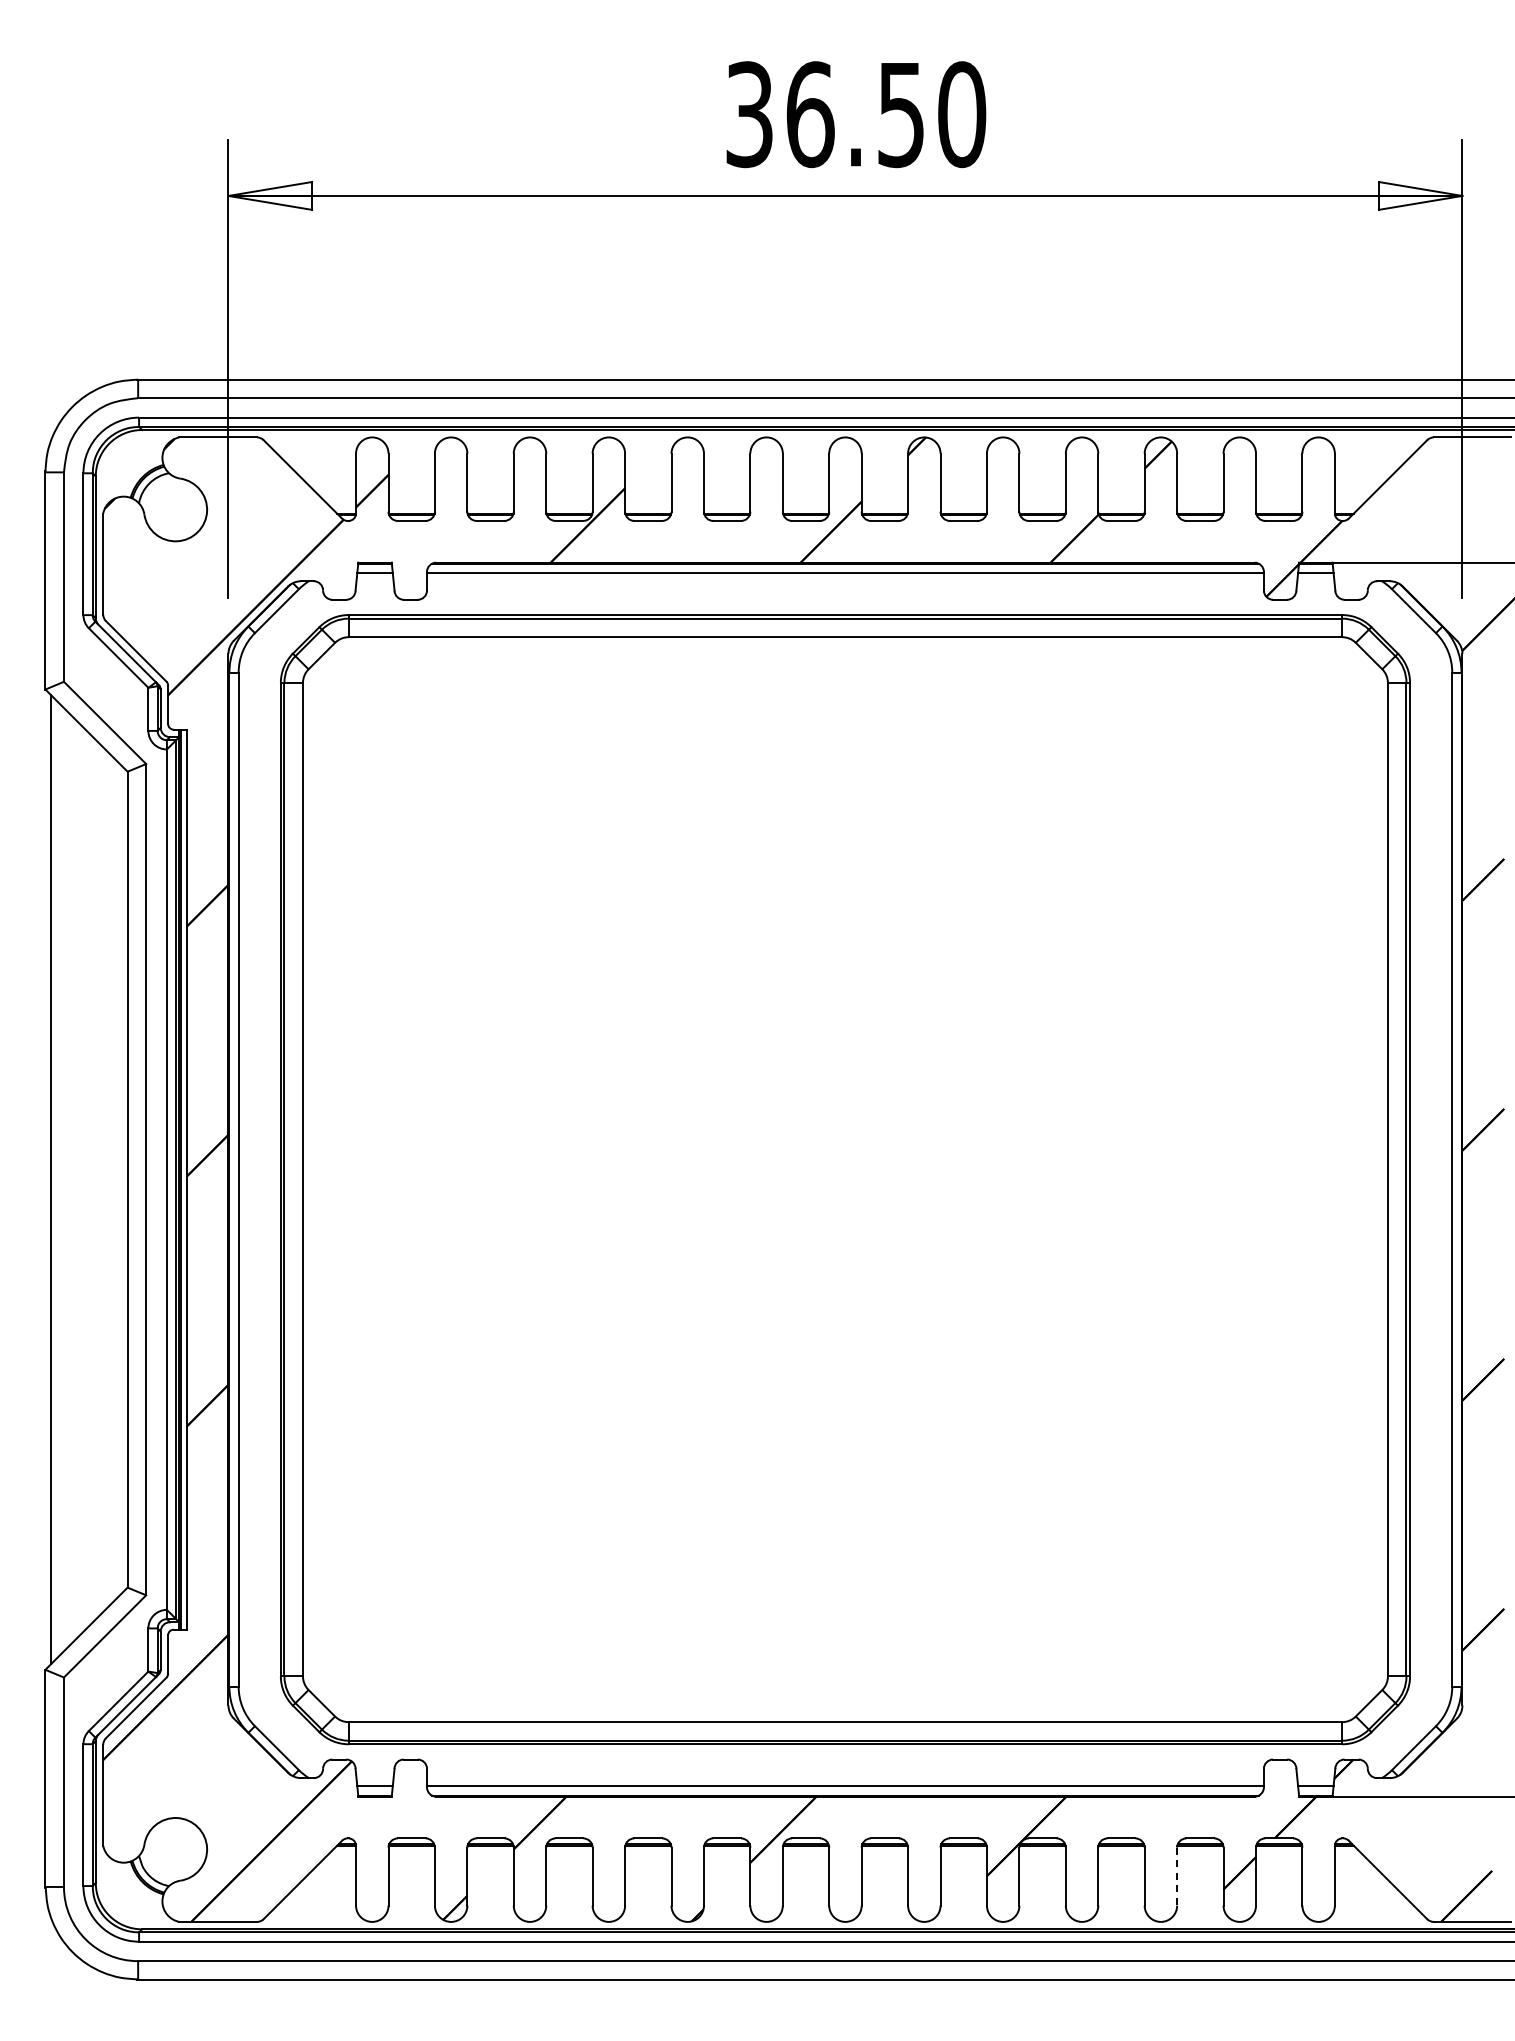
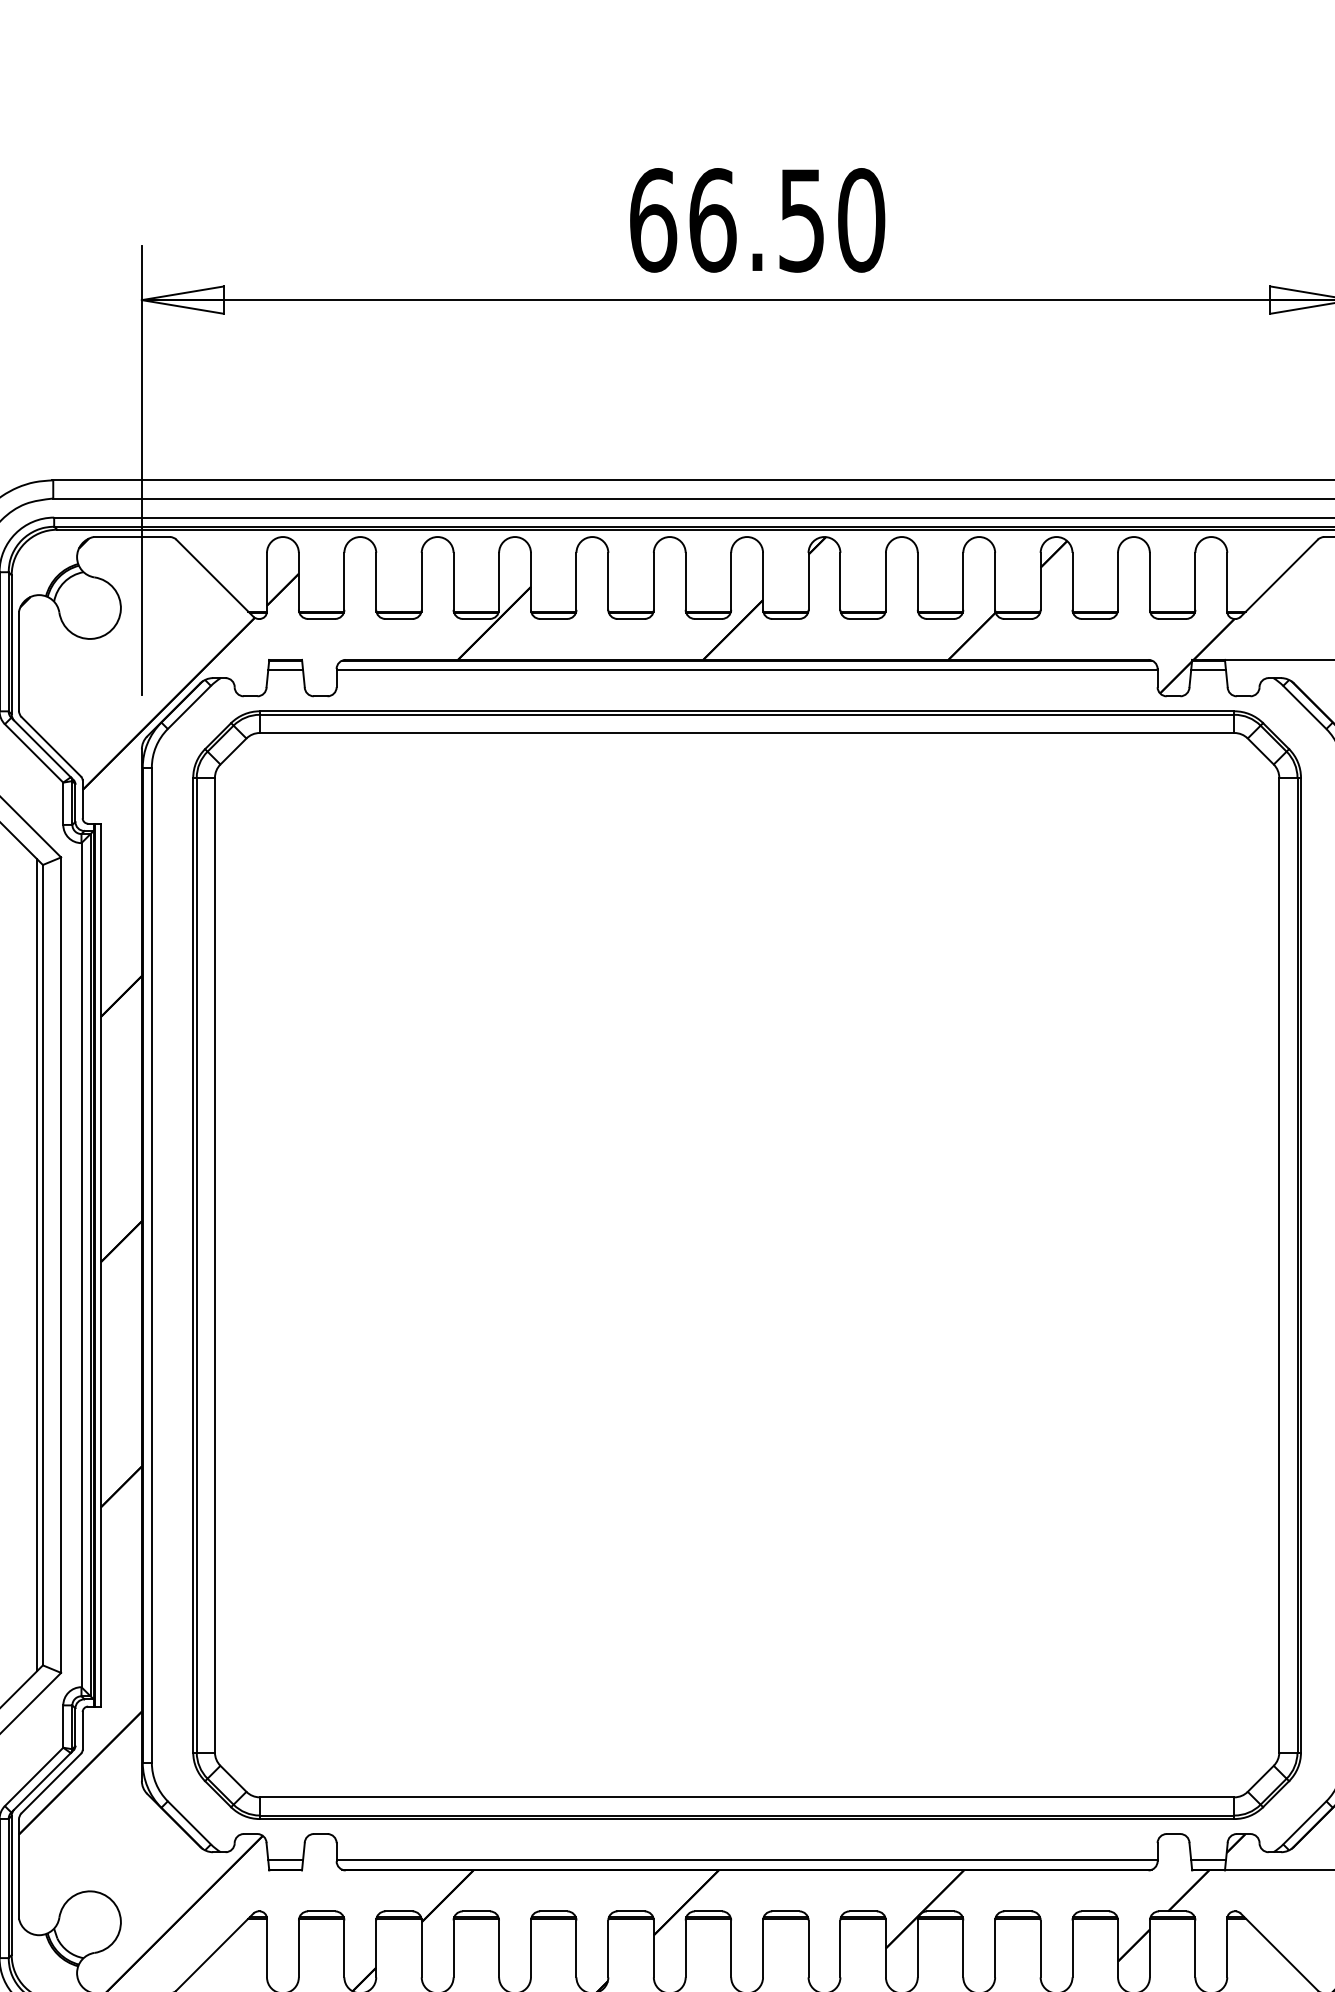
text: (750, 114) -> (653, 220), 36.50 -> 66.50
line: (121, 1179) -> (36, 1265), added
line: (1177, 1876) -> (1072, 1948), dashed -> solid

